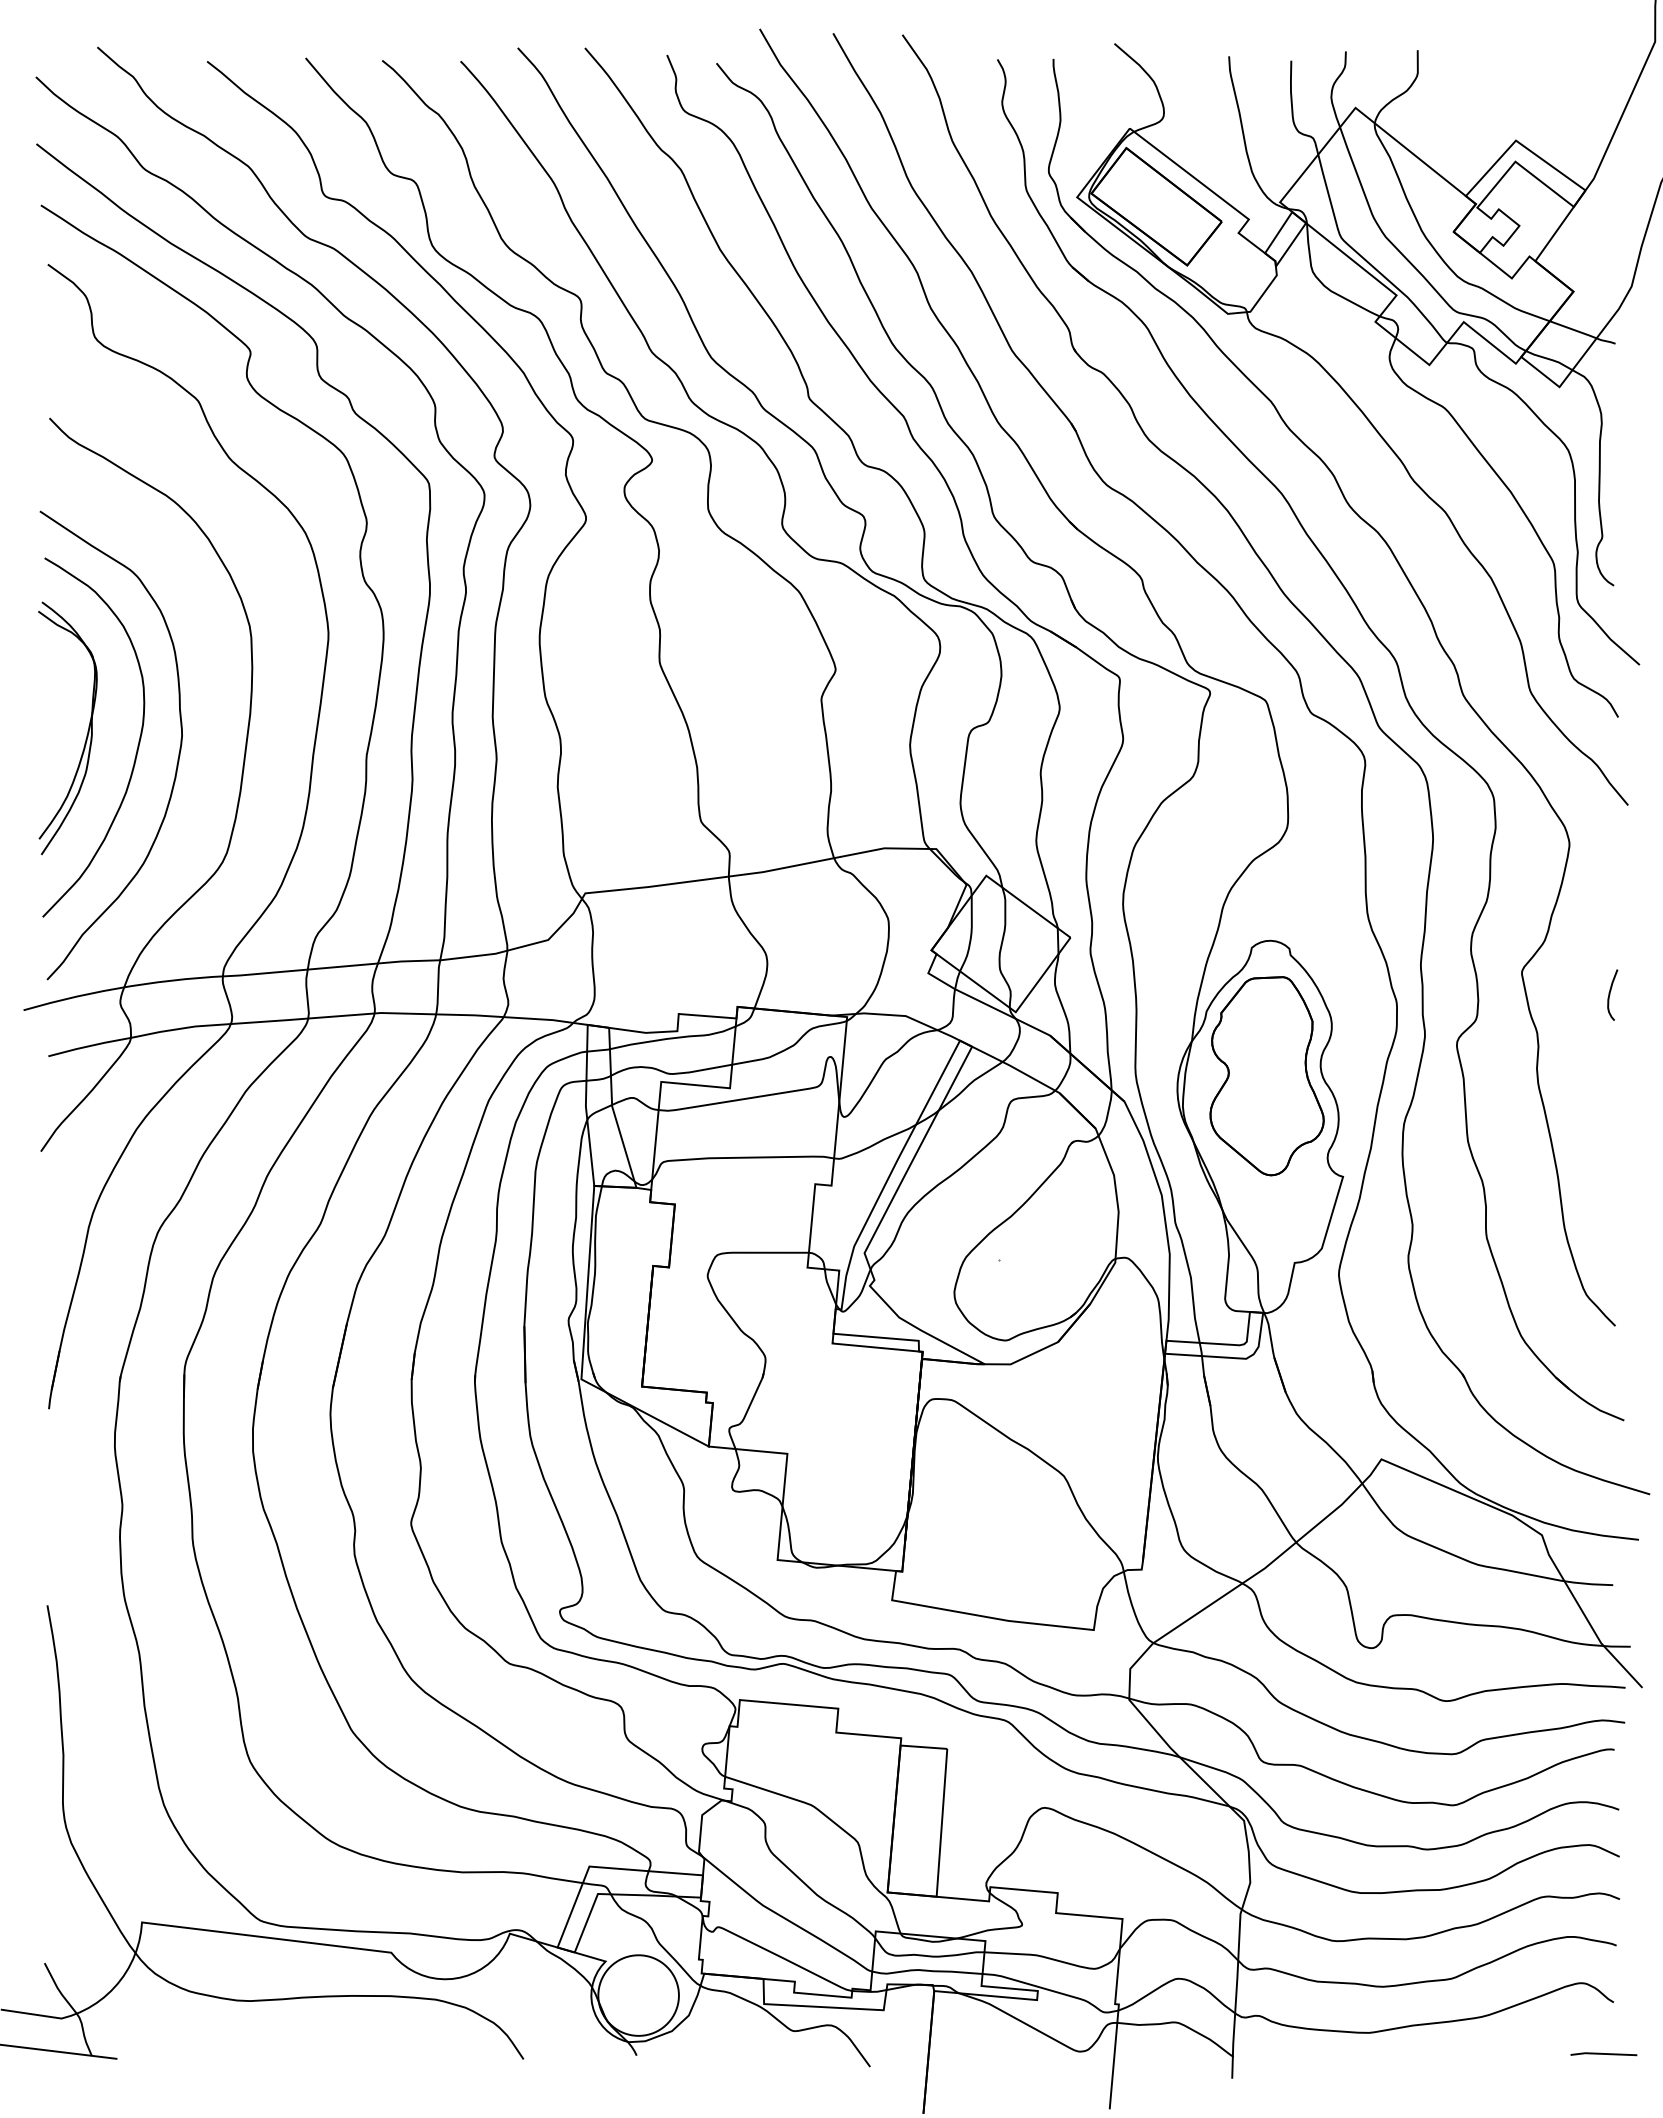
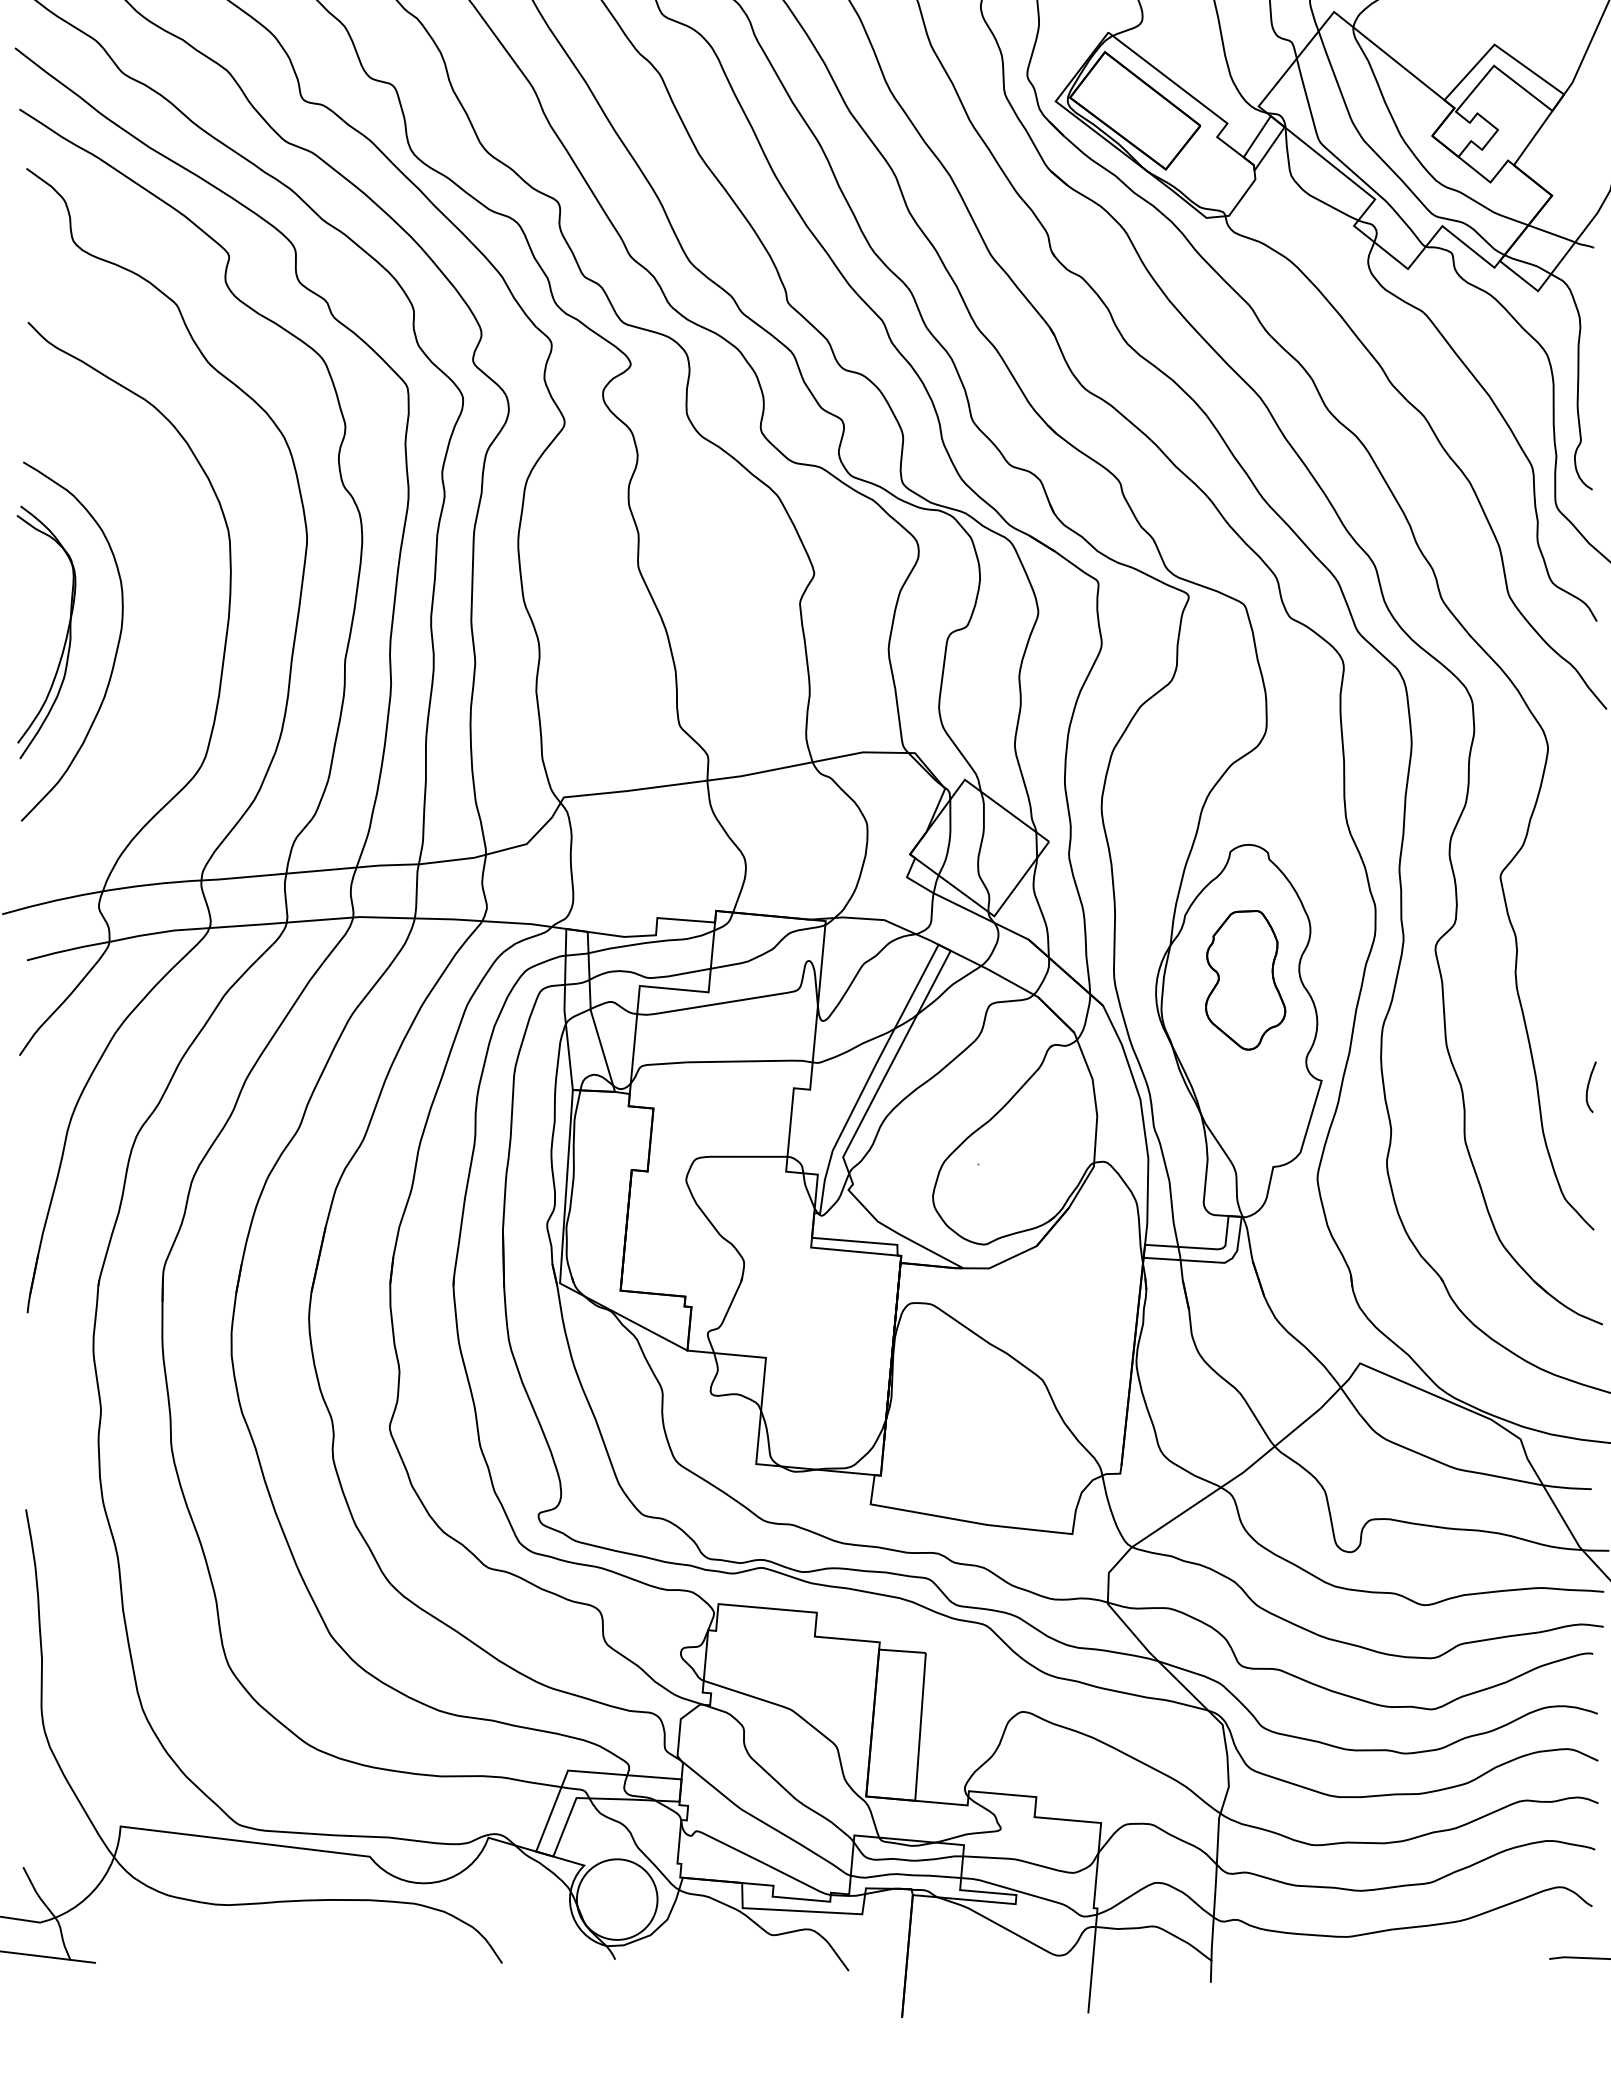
curve: (177, 758) -> (156, 662), removed
curve: (1610, 994) -> (1589, 1086), moved
part: (1266, 1076) -> (1245, 980), size x0.7

